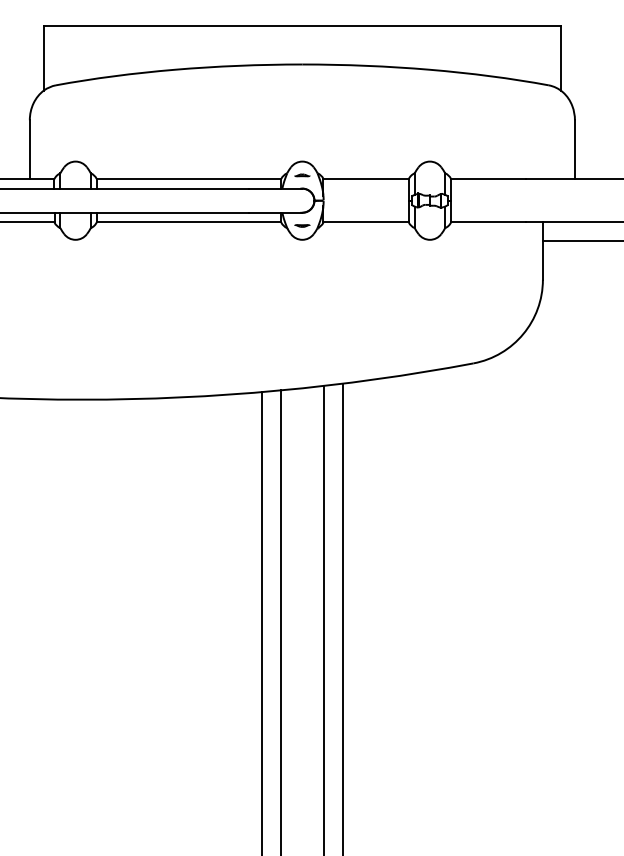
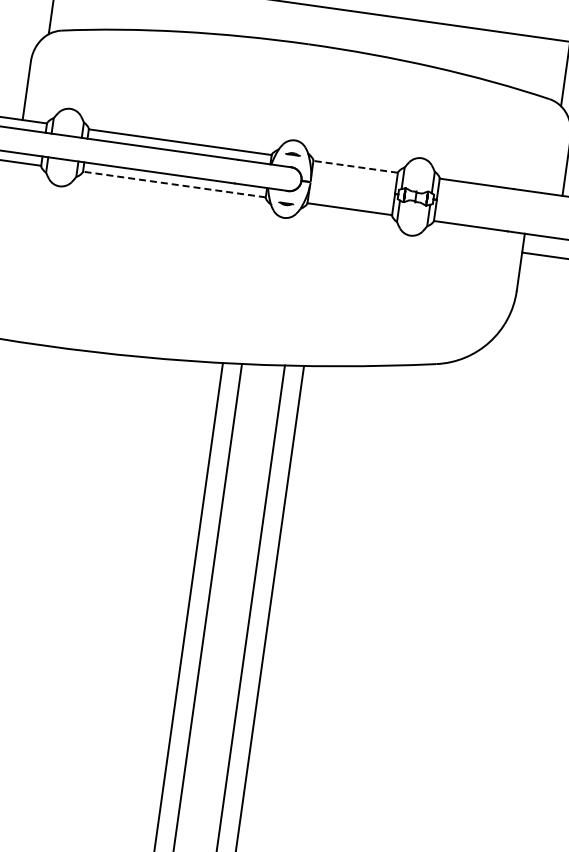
line: (366, 179) -> (356, 167), solid -> dashed
line: (188, 222) -> (173, 184), solid -> dashed

